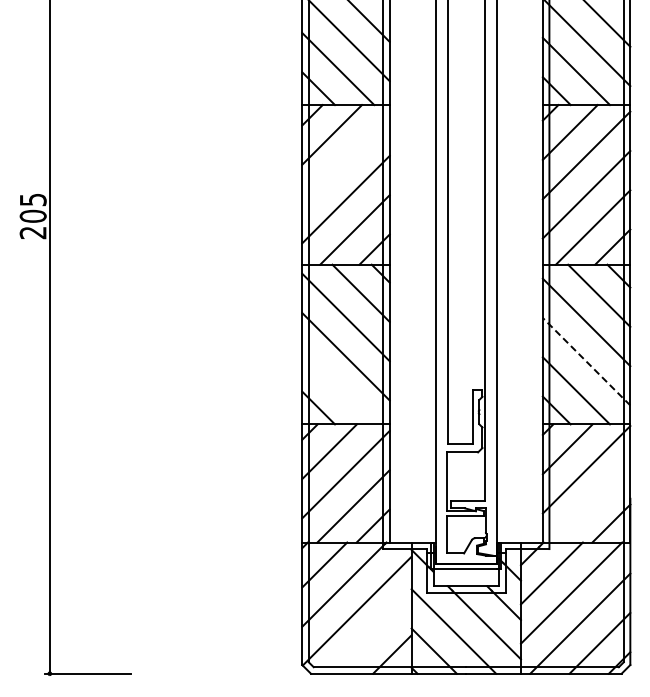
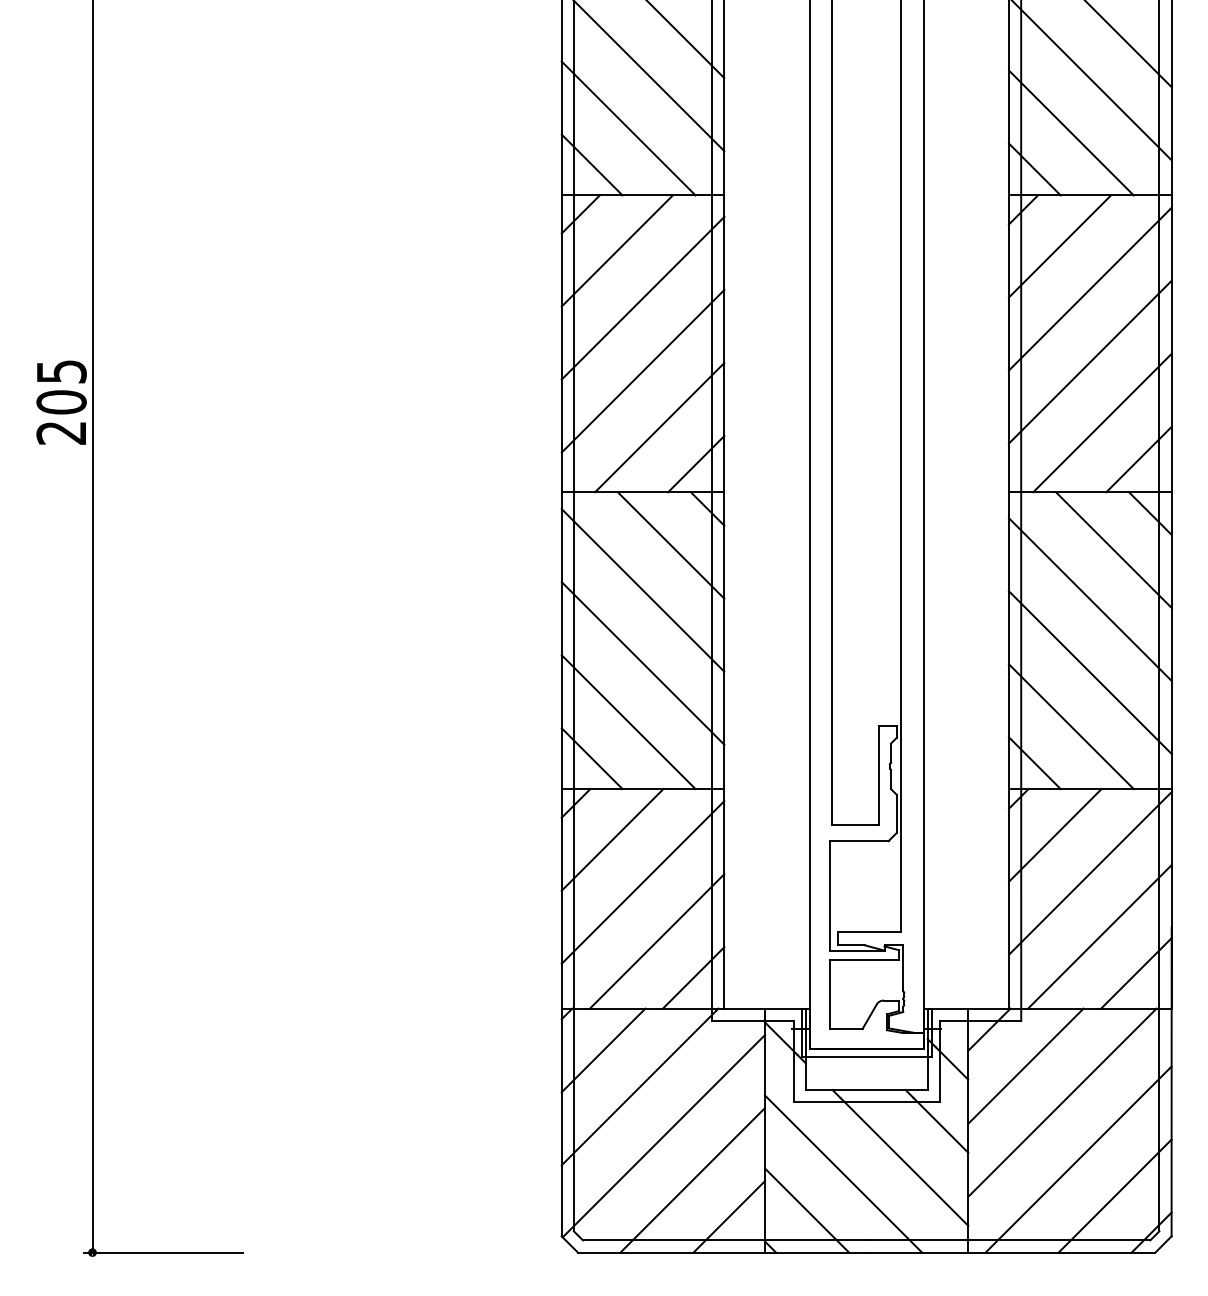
line: (345, 160) -> (642, 298), added
line: (586, 361) -> (1090, 672), dashed -> solid
line: (338, 388) -> (629, 722), added
line: (591, 503) -> (1099, 936), added
line: (372, 634) -> (692, 1179), added

